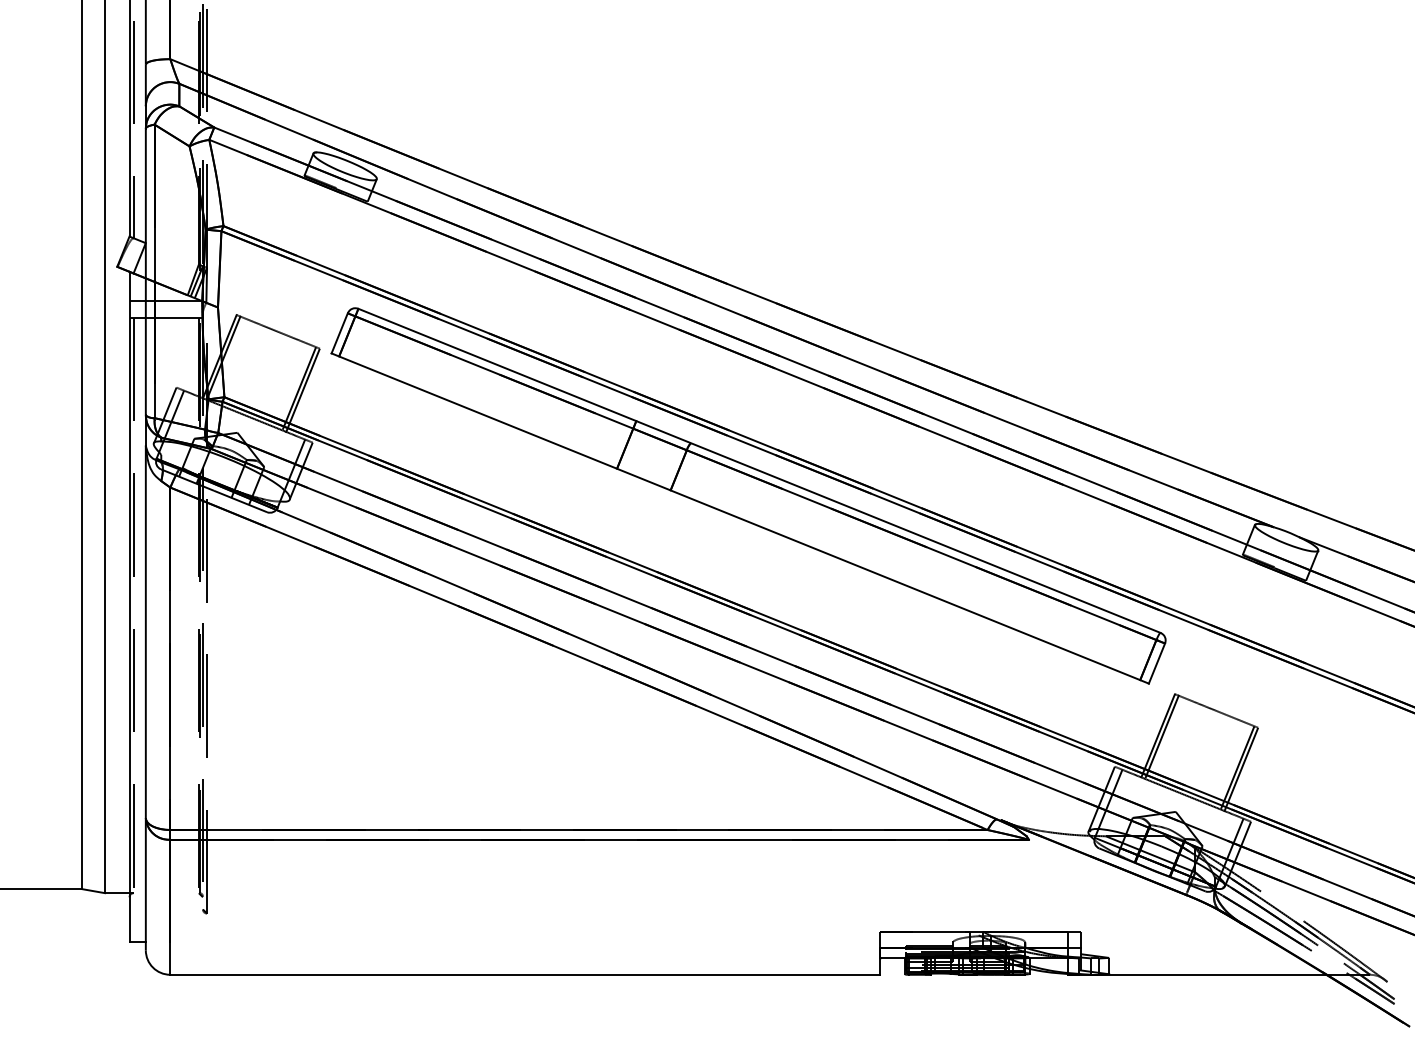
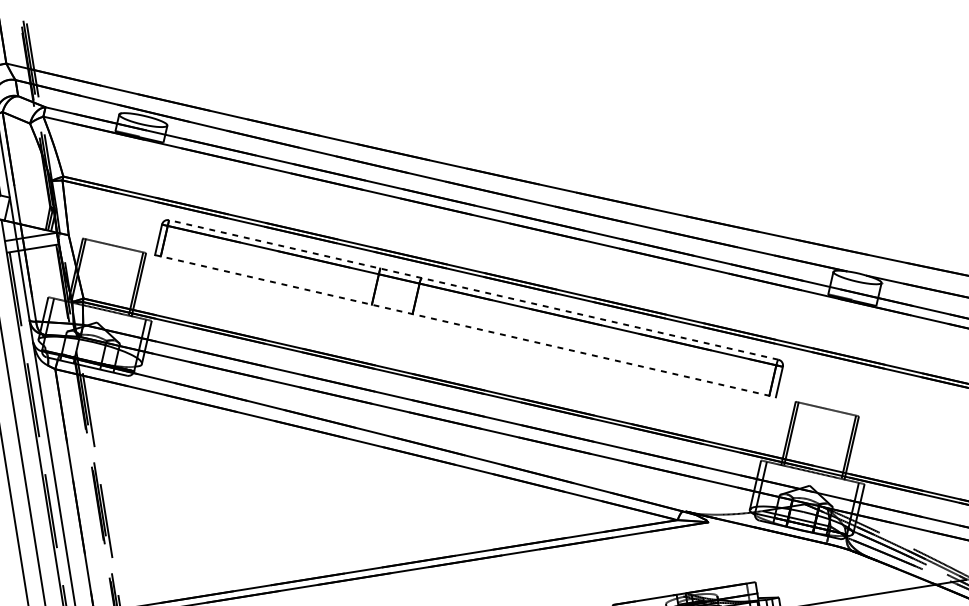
line: (759, 470) -> (473, 289), solid -> dashed
line: (740, 518) -> (465, 326), solid -> dashed

